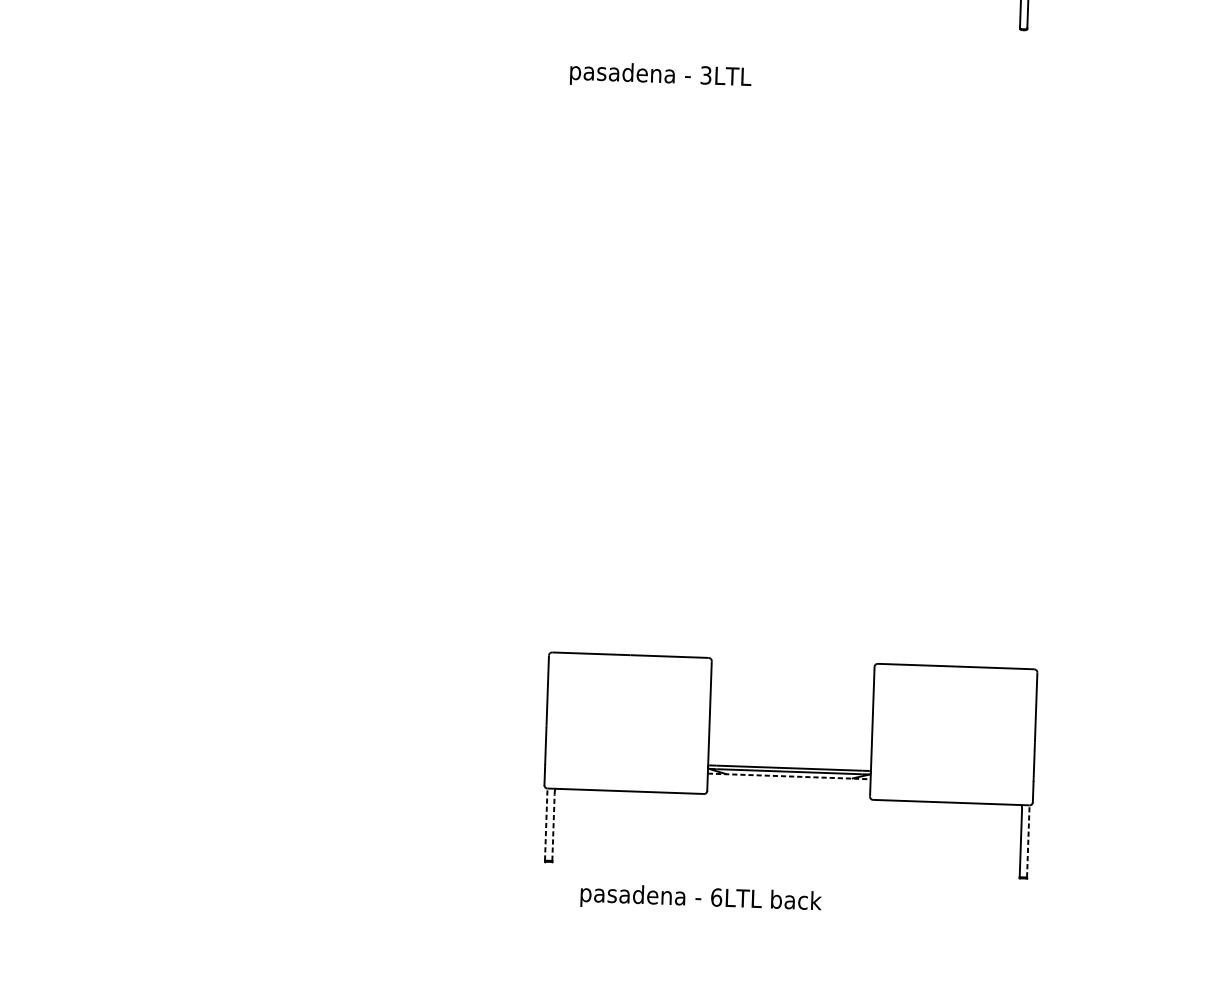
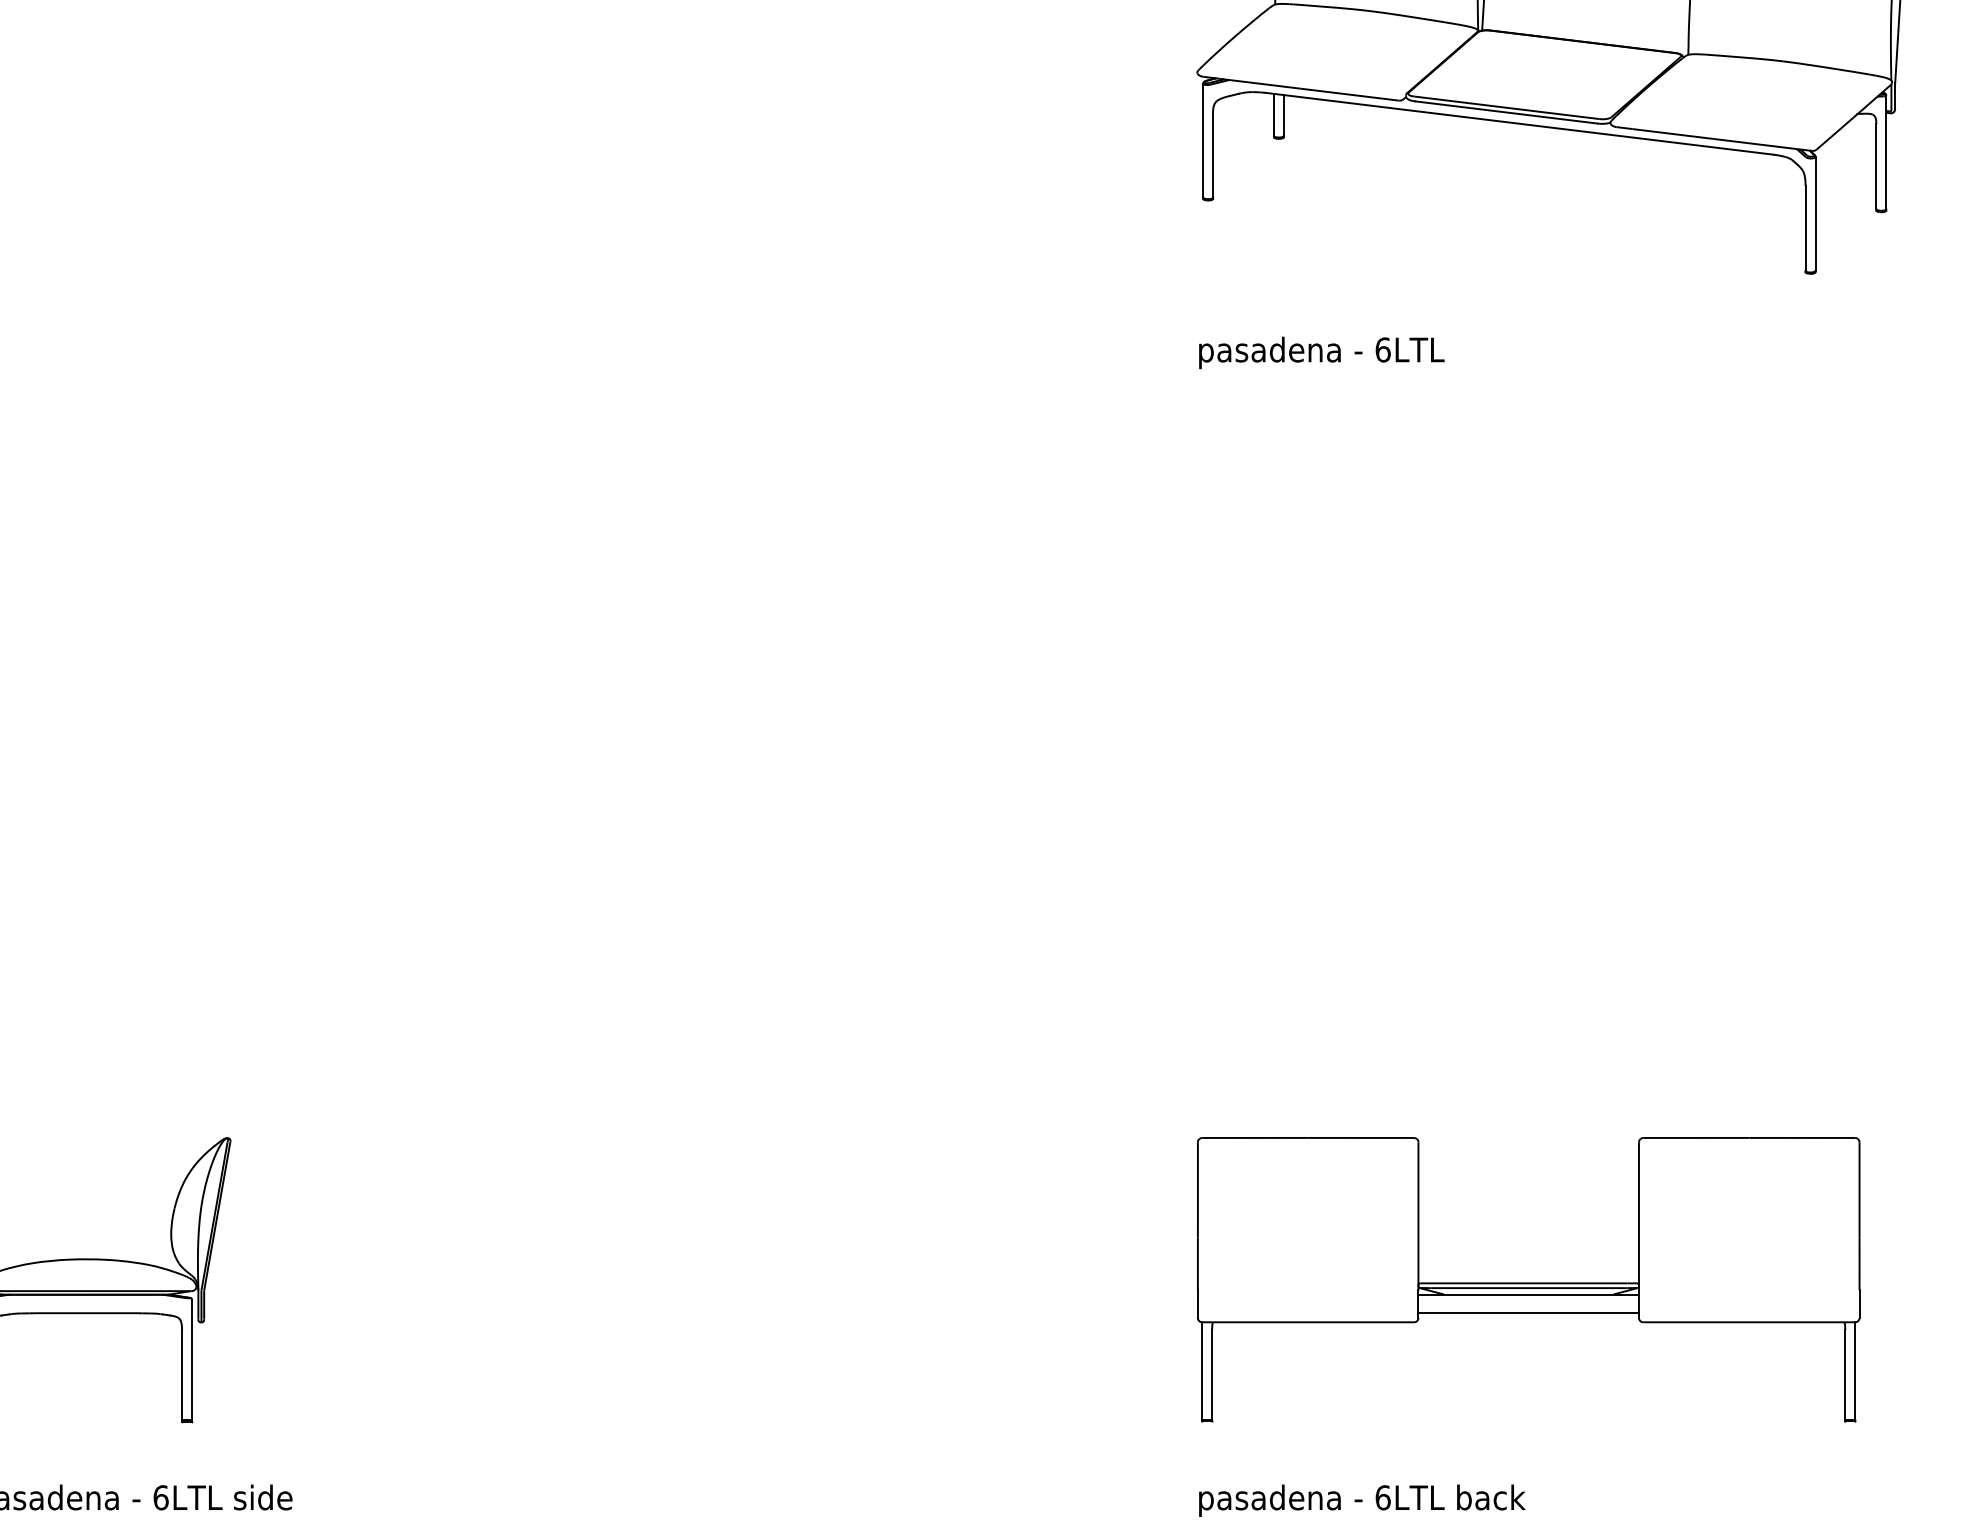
text: (705, 75) -> (1382, 349), 3LTL -> 6LTL
line: (789, 776) -> (1529, 1294), dashed -> solid
line: (788, 789) -> (1528, 1312), added
line: (546, 824) -> (1202, 1371), dashed -> solid
line: (553, 827) -> (1212, 1374), dashed -> solid
line: (1028, 841) -> (1855, 1371), dashed -> solid
text: (701, 899) -> (1362, 1500), moved

